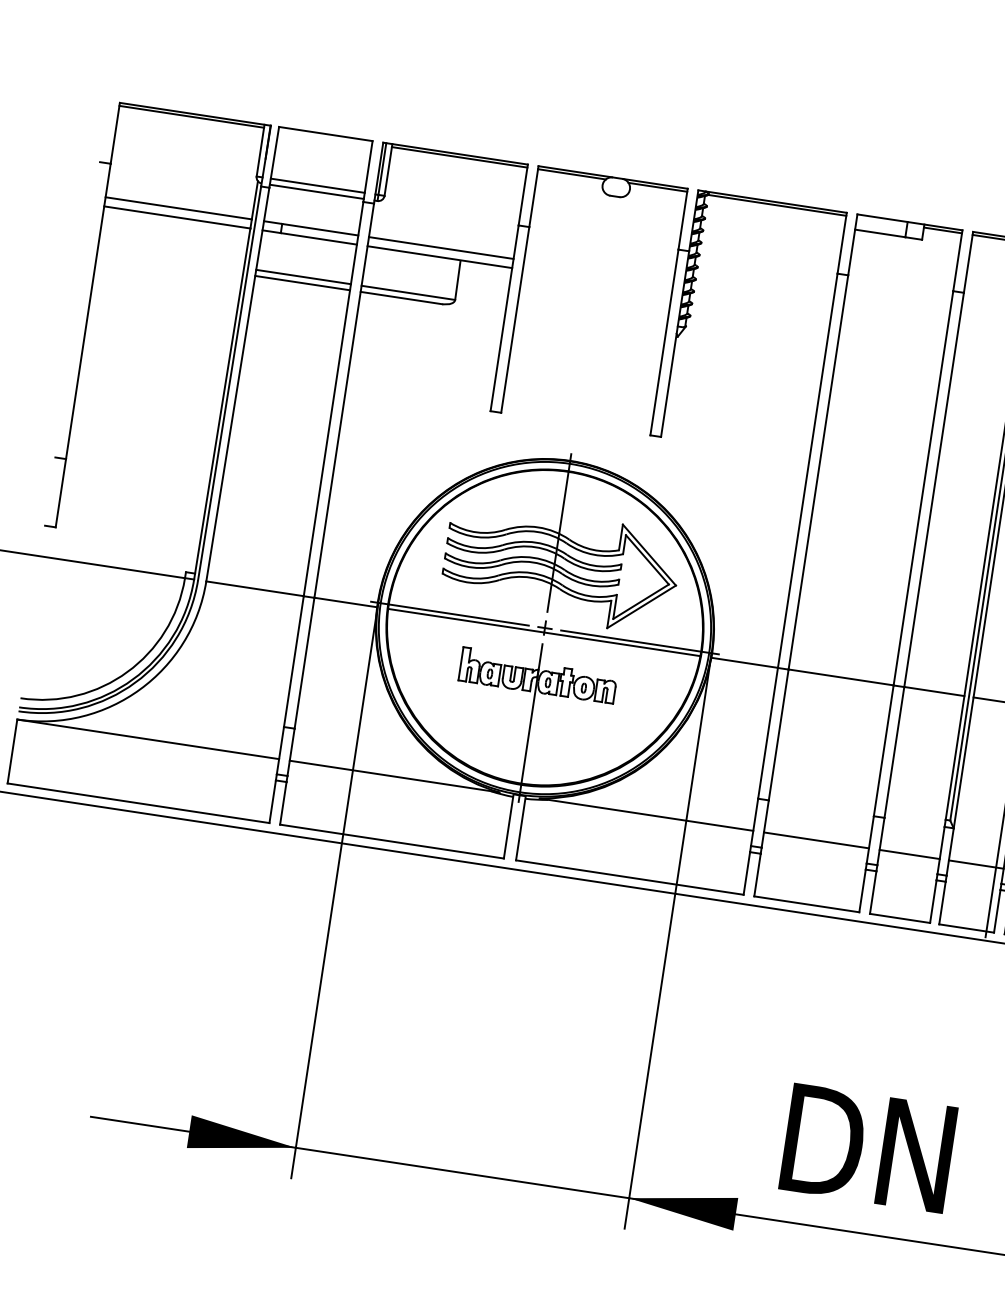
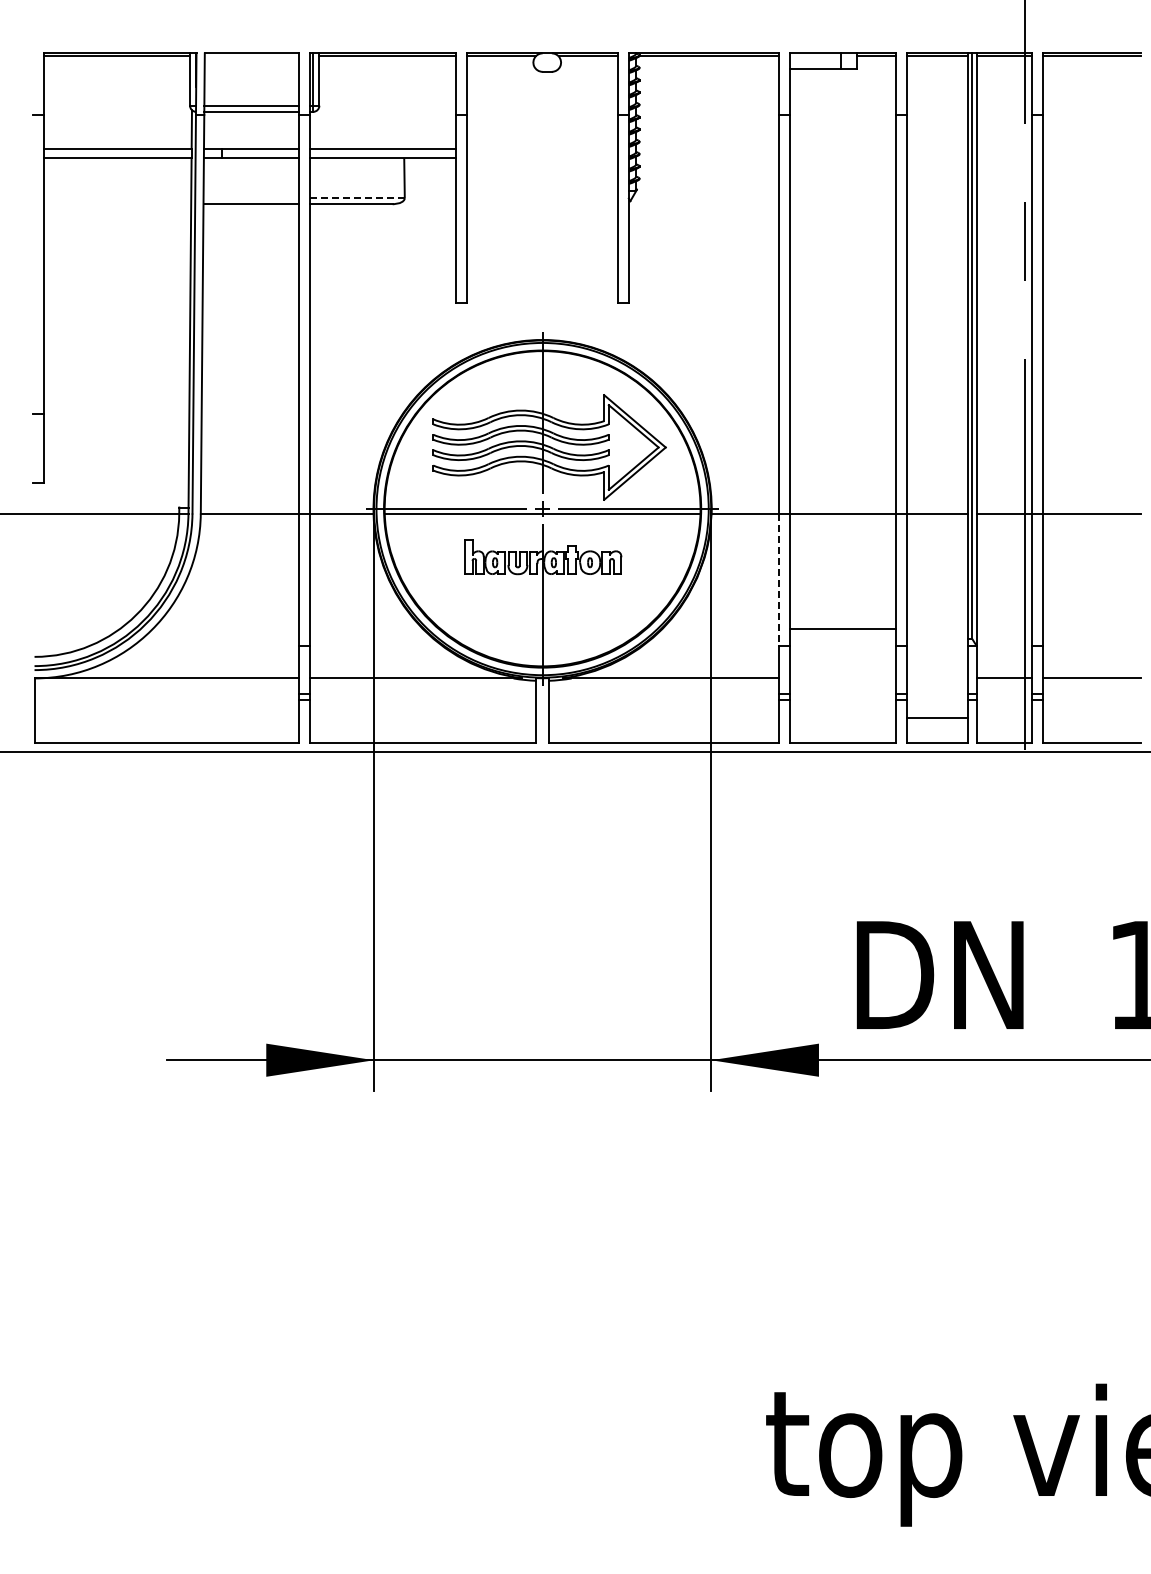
line: (303, 277) -> (251, 198), removed
line: (408, 293) -> (357, 198), solid -> dashed
line: (767, 733) -> (778, 580), solid -> dashed
line: (816, 840) -> (842, 629), moved
line: (909, 854) -> (936, 718), moved

